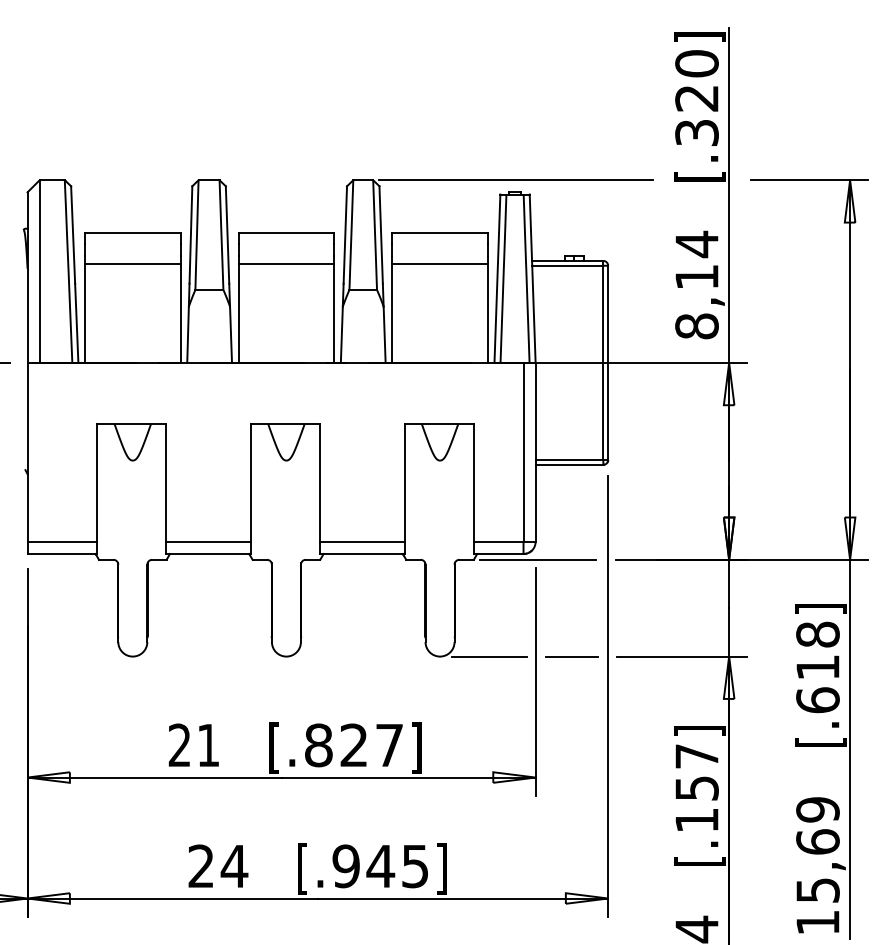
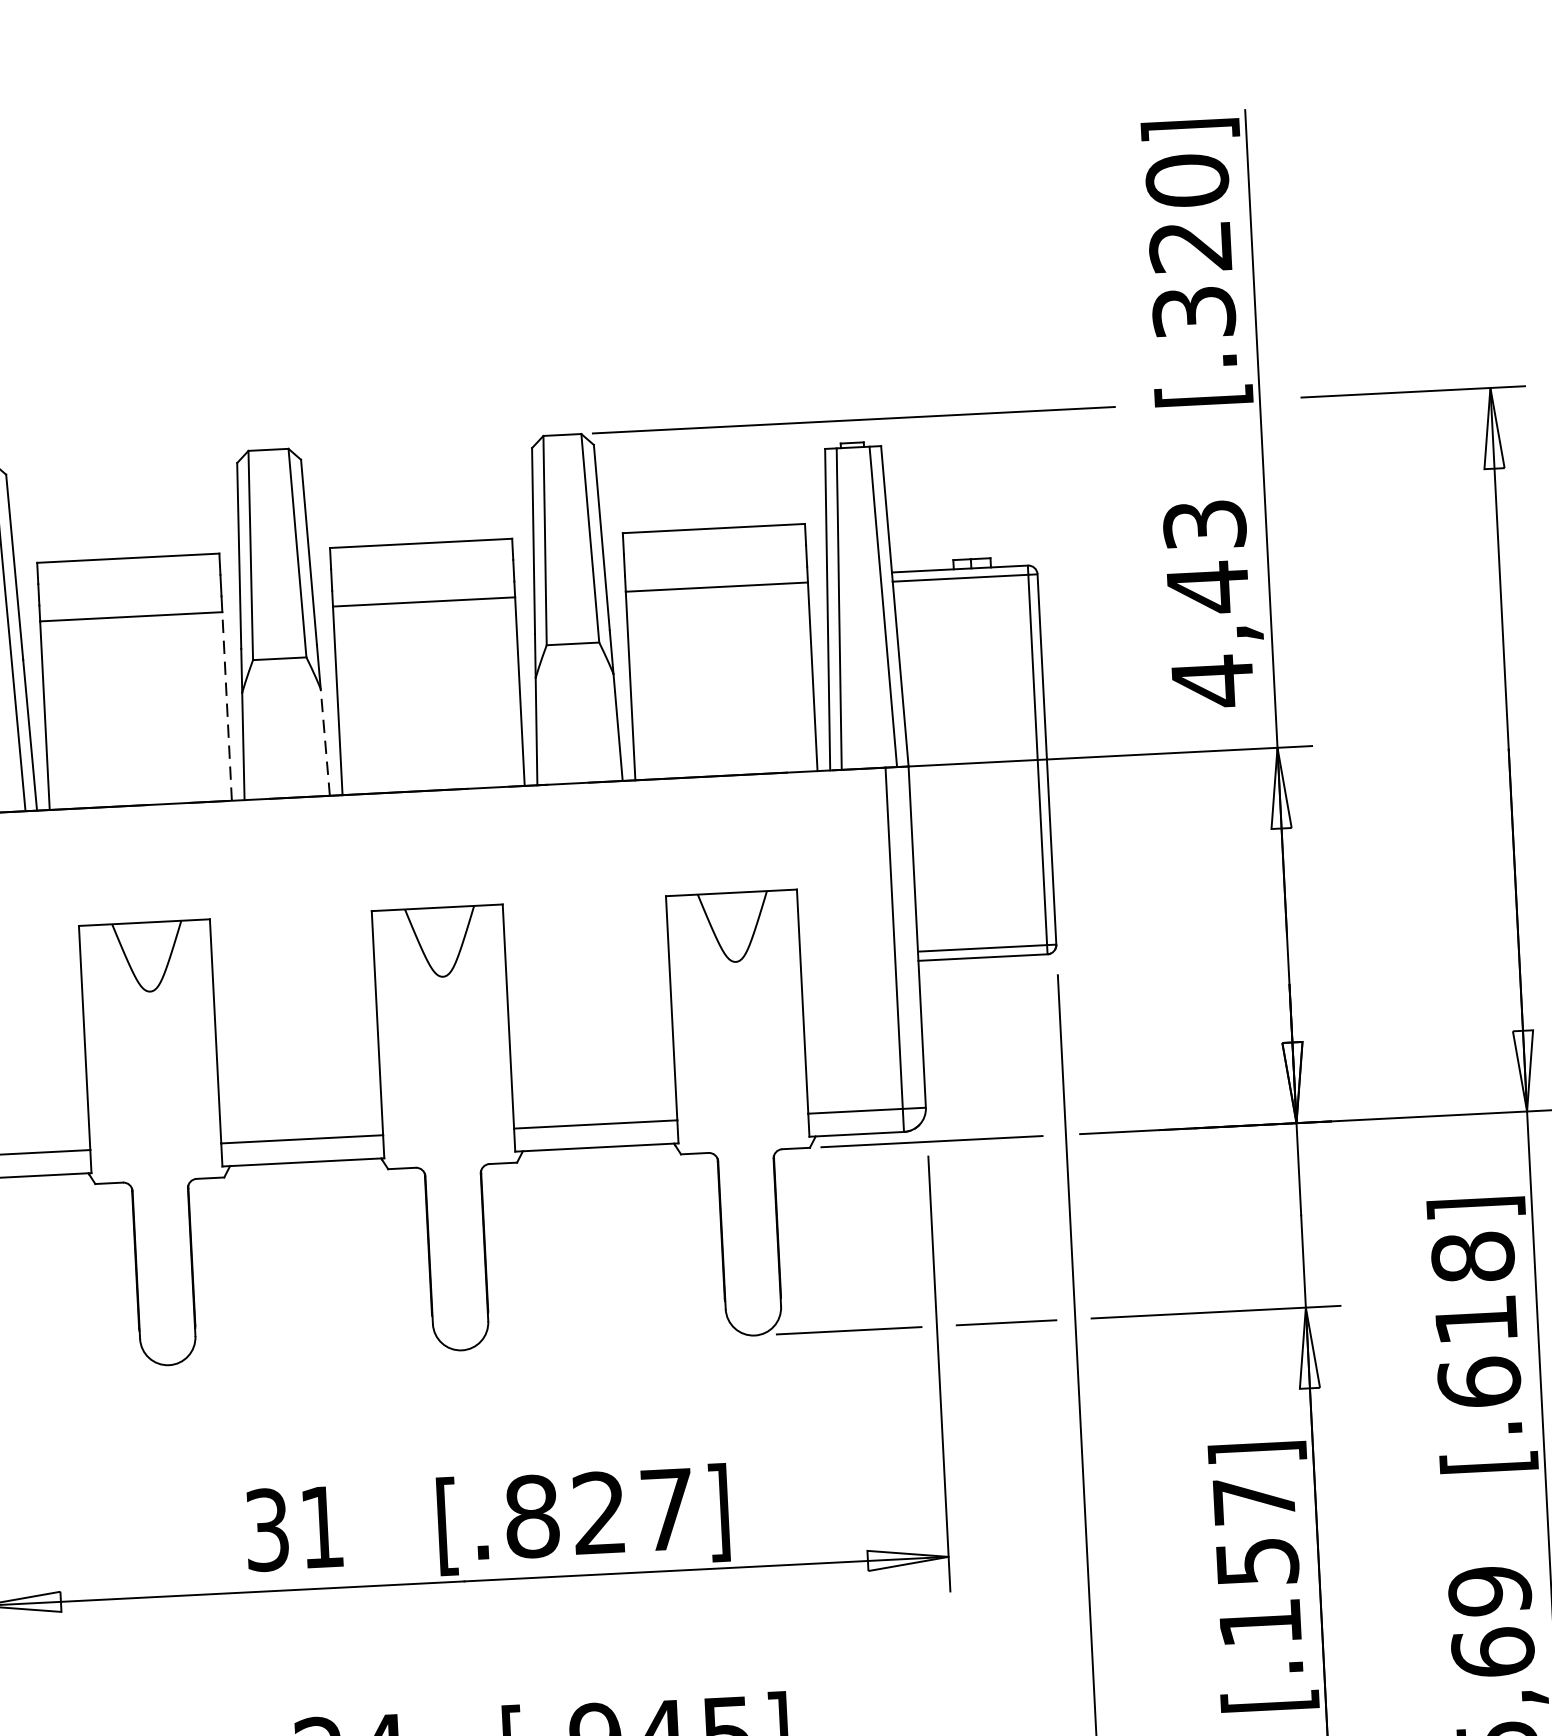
text: (696, 285) -> (1207, 603), 8,14 -> 4,43
line: (180, 312) -> (226, 704), solid -> dashed
line: (231, 334) -> (326, 741), solid -> dashed
text: (179, 745) -> (266, 1530), 21 -> 31

